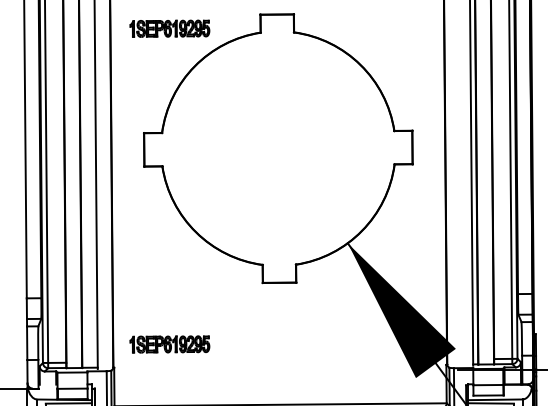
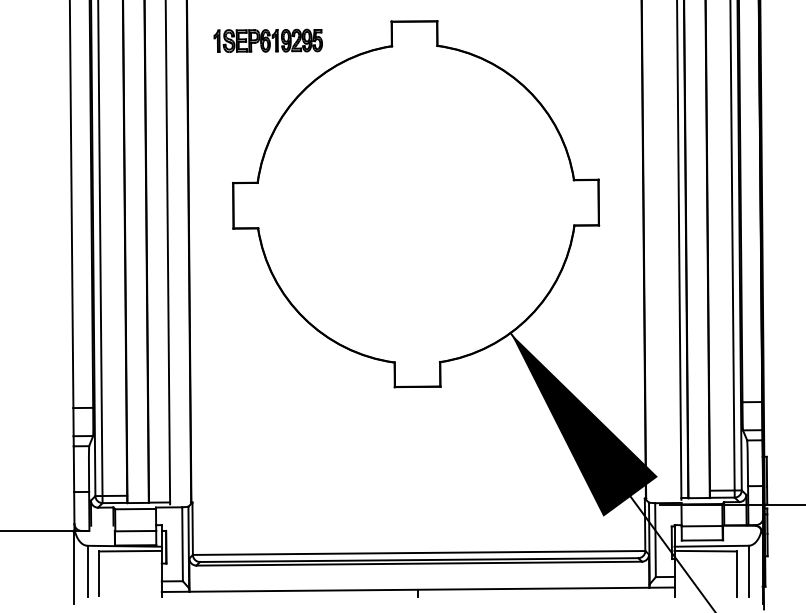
part: (169, 344) -> (267, 470), removed

